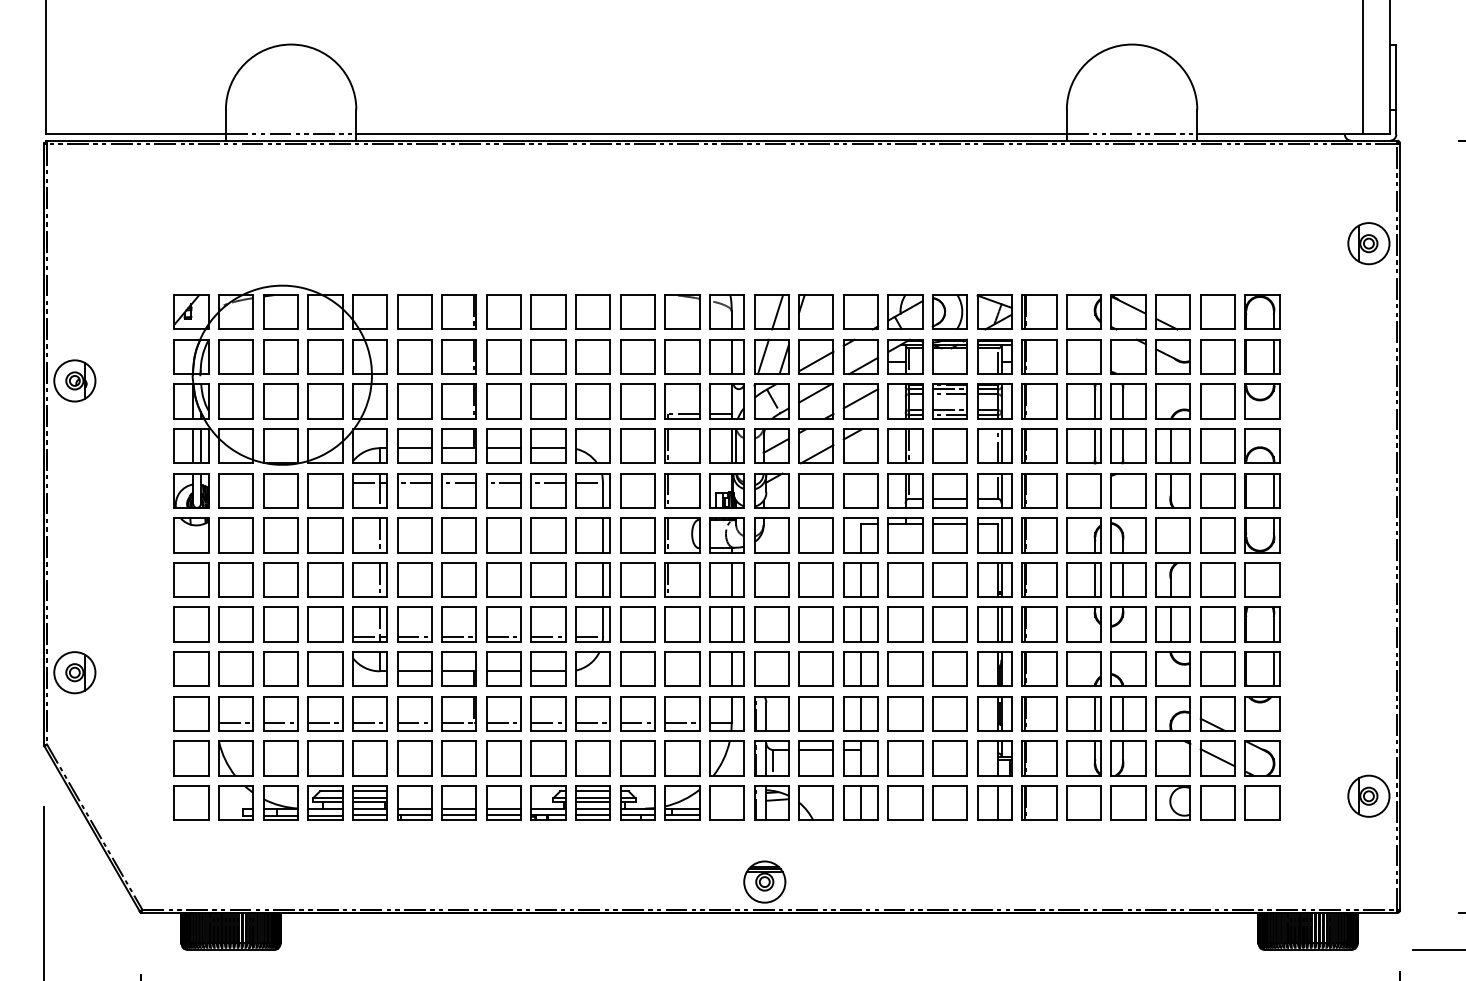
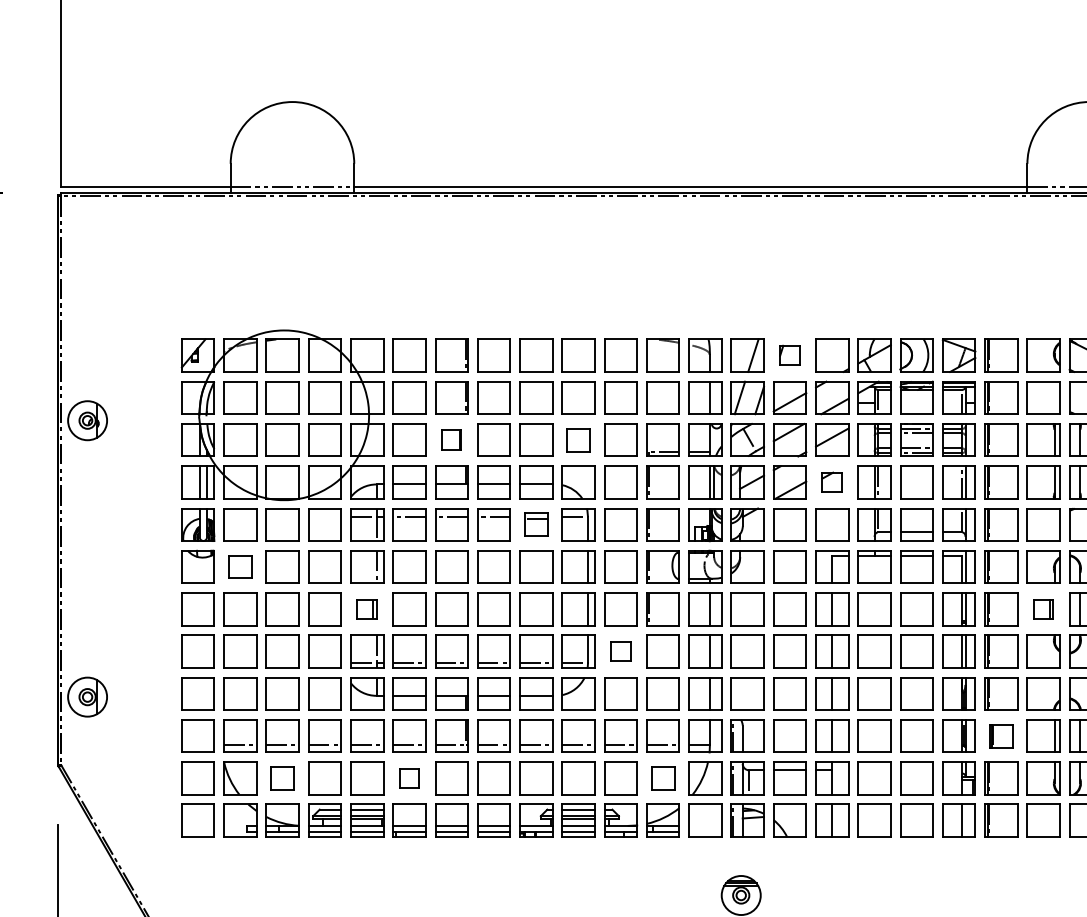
part: (815, 311) -> (789, 354), size x0.6
part: (458, 401) -> (451, 440), size x0.6
part: (592, 401) -> (578, 440), size x0.7
part: (860, 445) -> (831, 481), size x0.6
part: (548, 490) -> (536, 524), size x0.7
part: (235, 535) -> (239, 567), size x0.7
part: (369, 579) -> (366, 608), size x0.6
part: (1083, 579) -> (1043, 608), size x0.6
part: (637, 624) -> (620, 651), size x0.6
part: (1039, 713) -> (1001, 735), size x0.7
part: (280, 758) -> (282, 778), size x0.7
part: (414, 758) -> (409, 778), size x0.6
part: (682, 758) -> (663, 778), size x0.7

